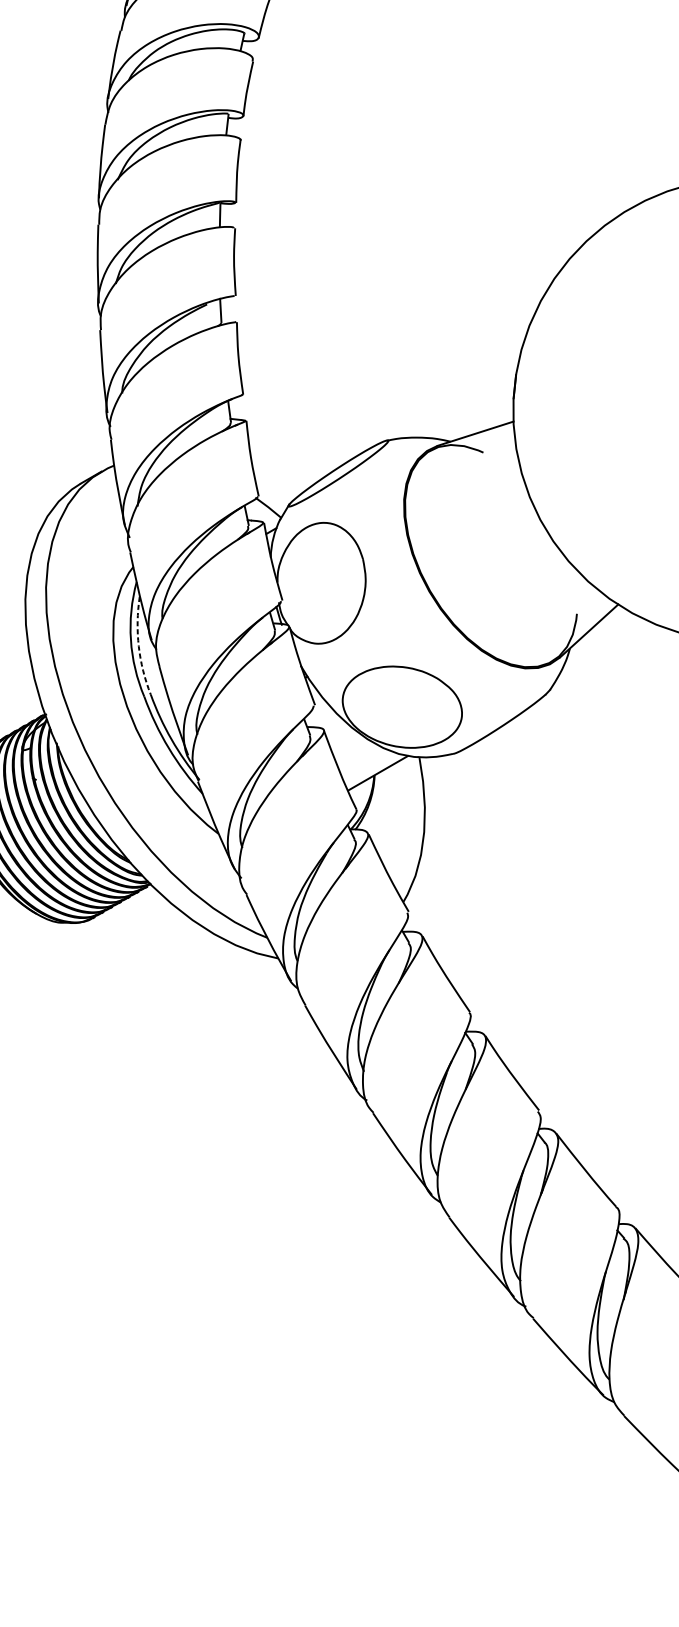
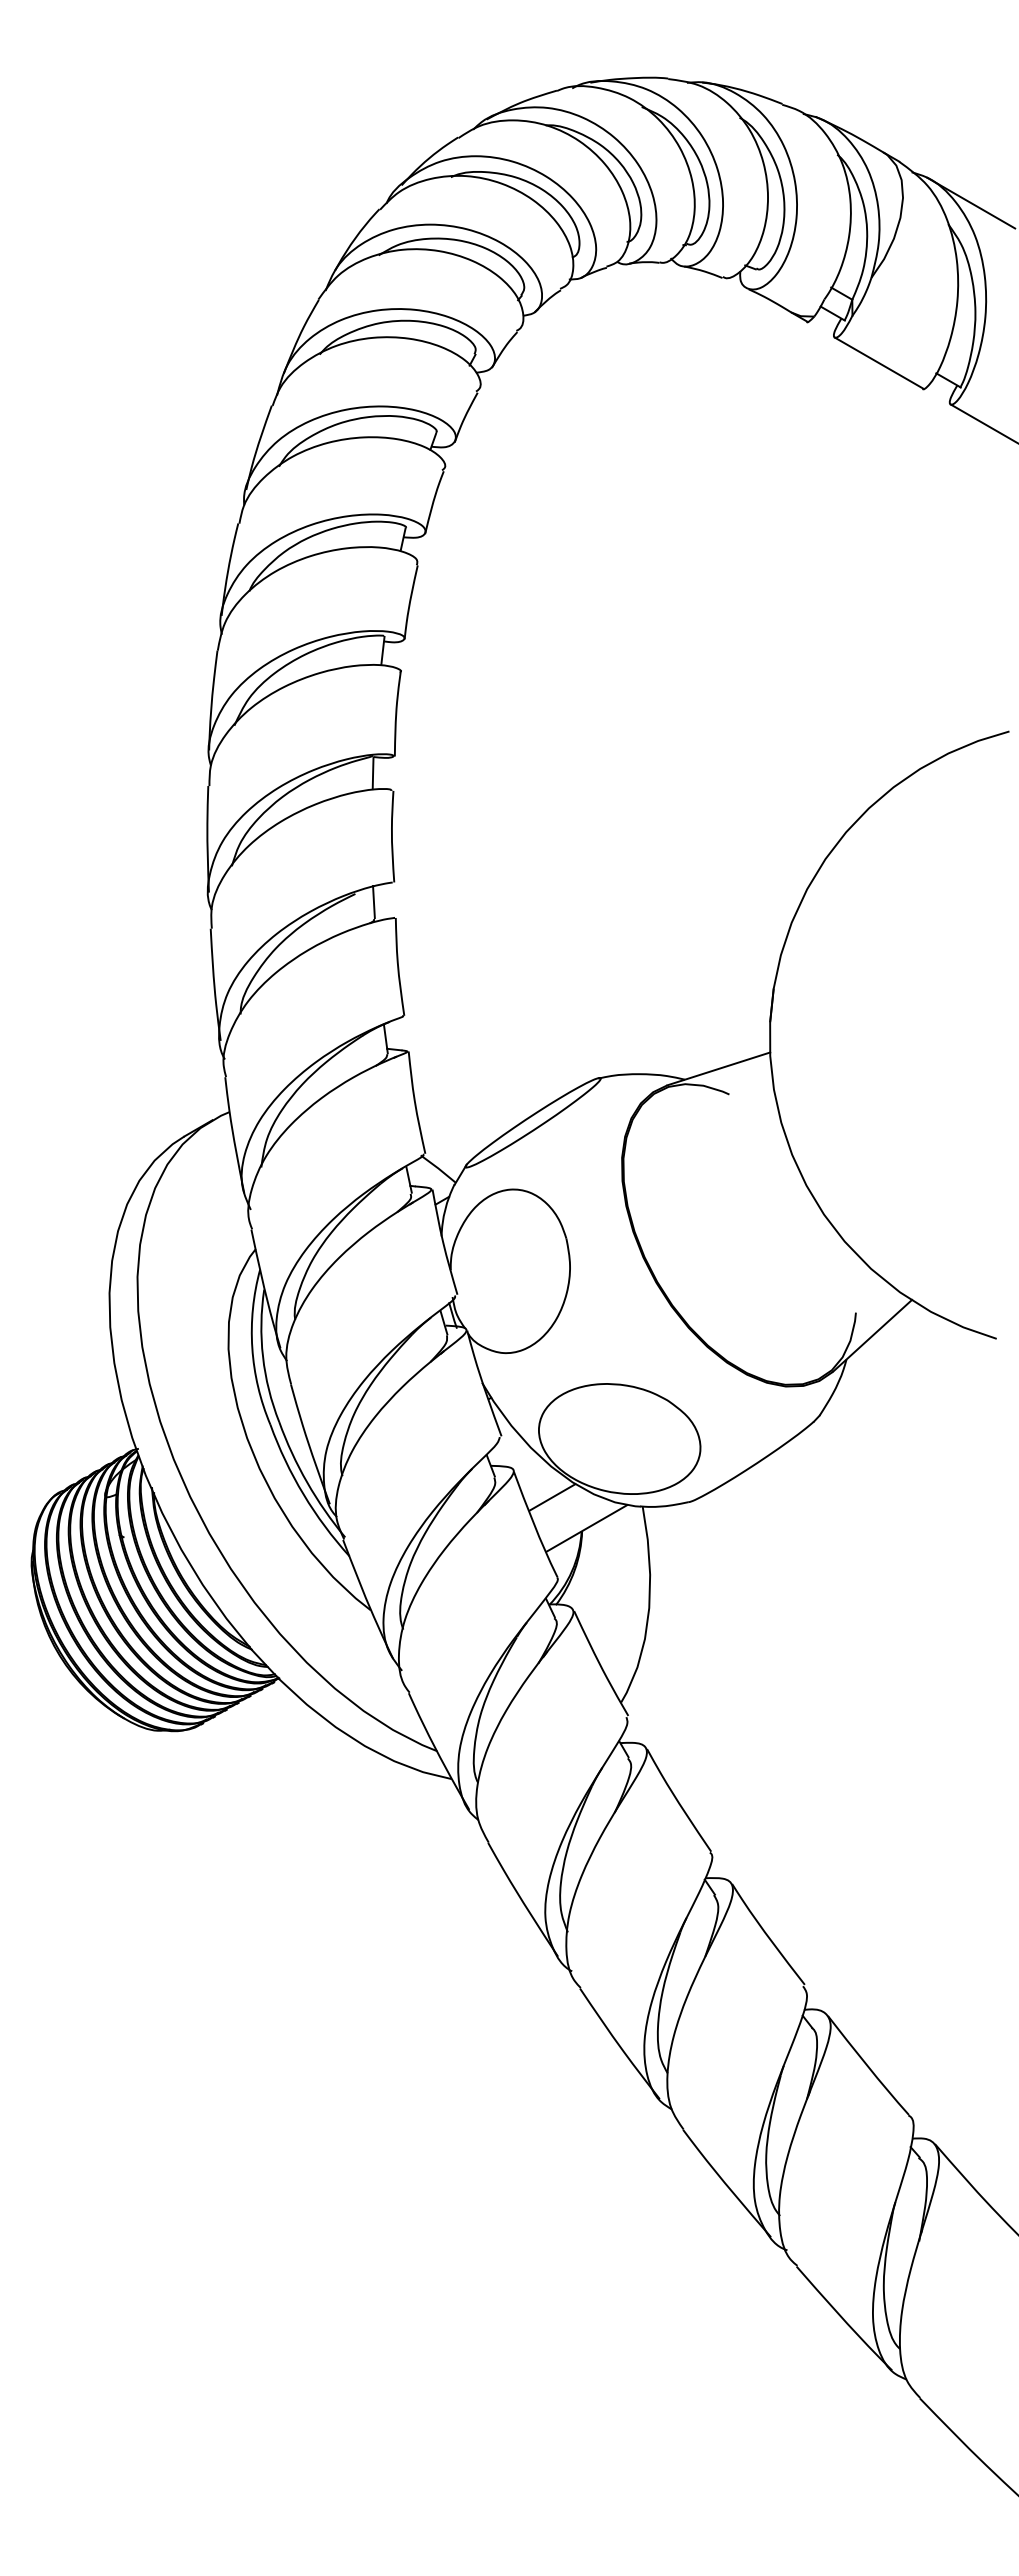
arc: (139, 646) -> (263, 1356), dashed -> solid
line: (352, 750) -> (552, 1497), added

